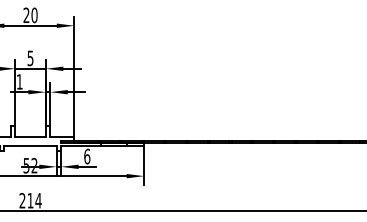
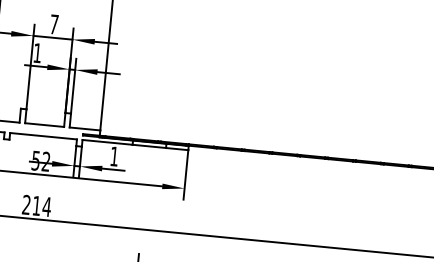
text: (30, 58) -> (54, 24), 5 -> 7
text: (87, 156) -> (114, 156), 6 -> 1

